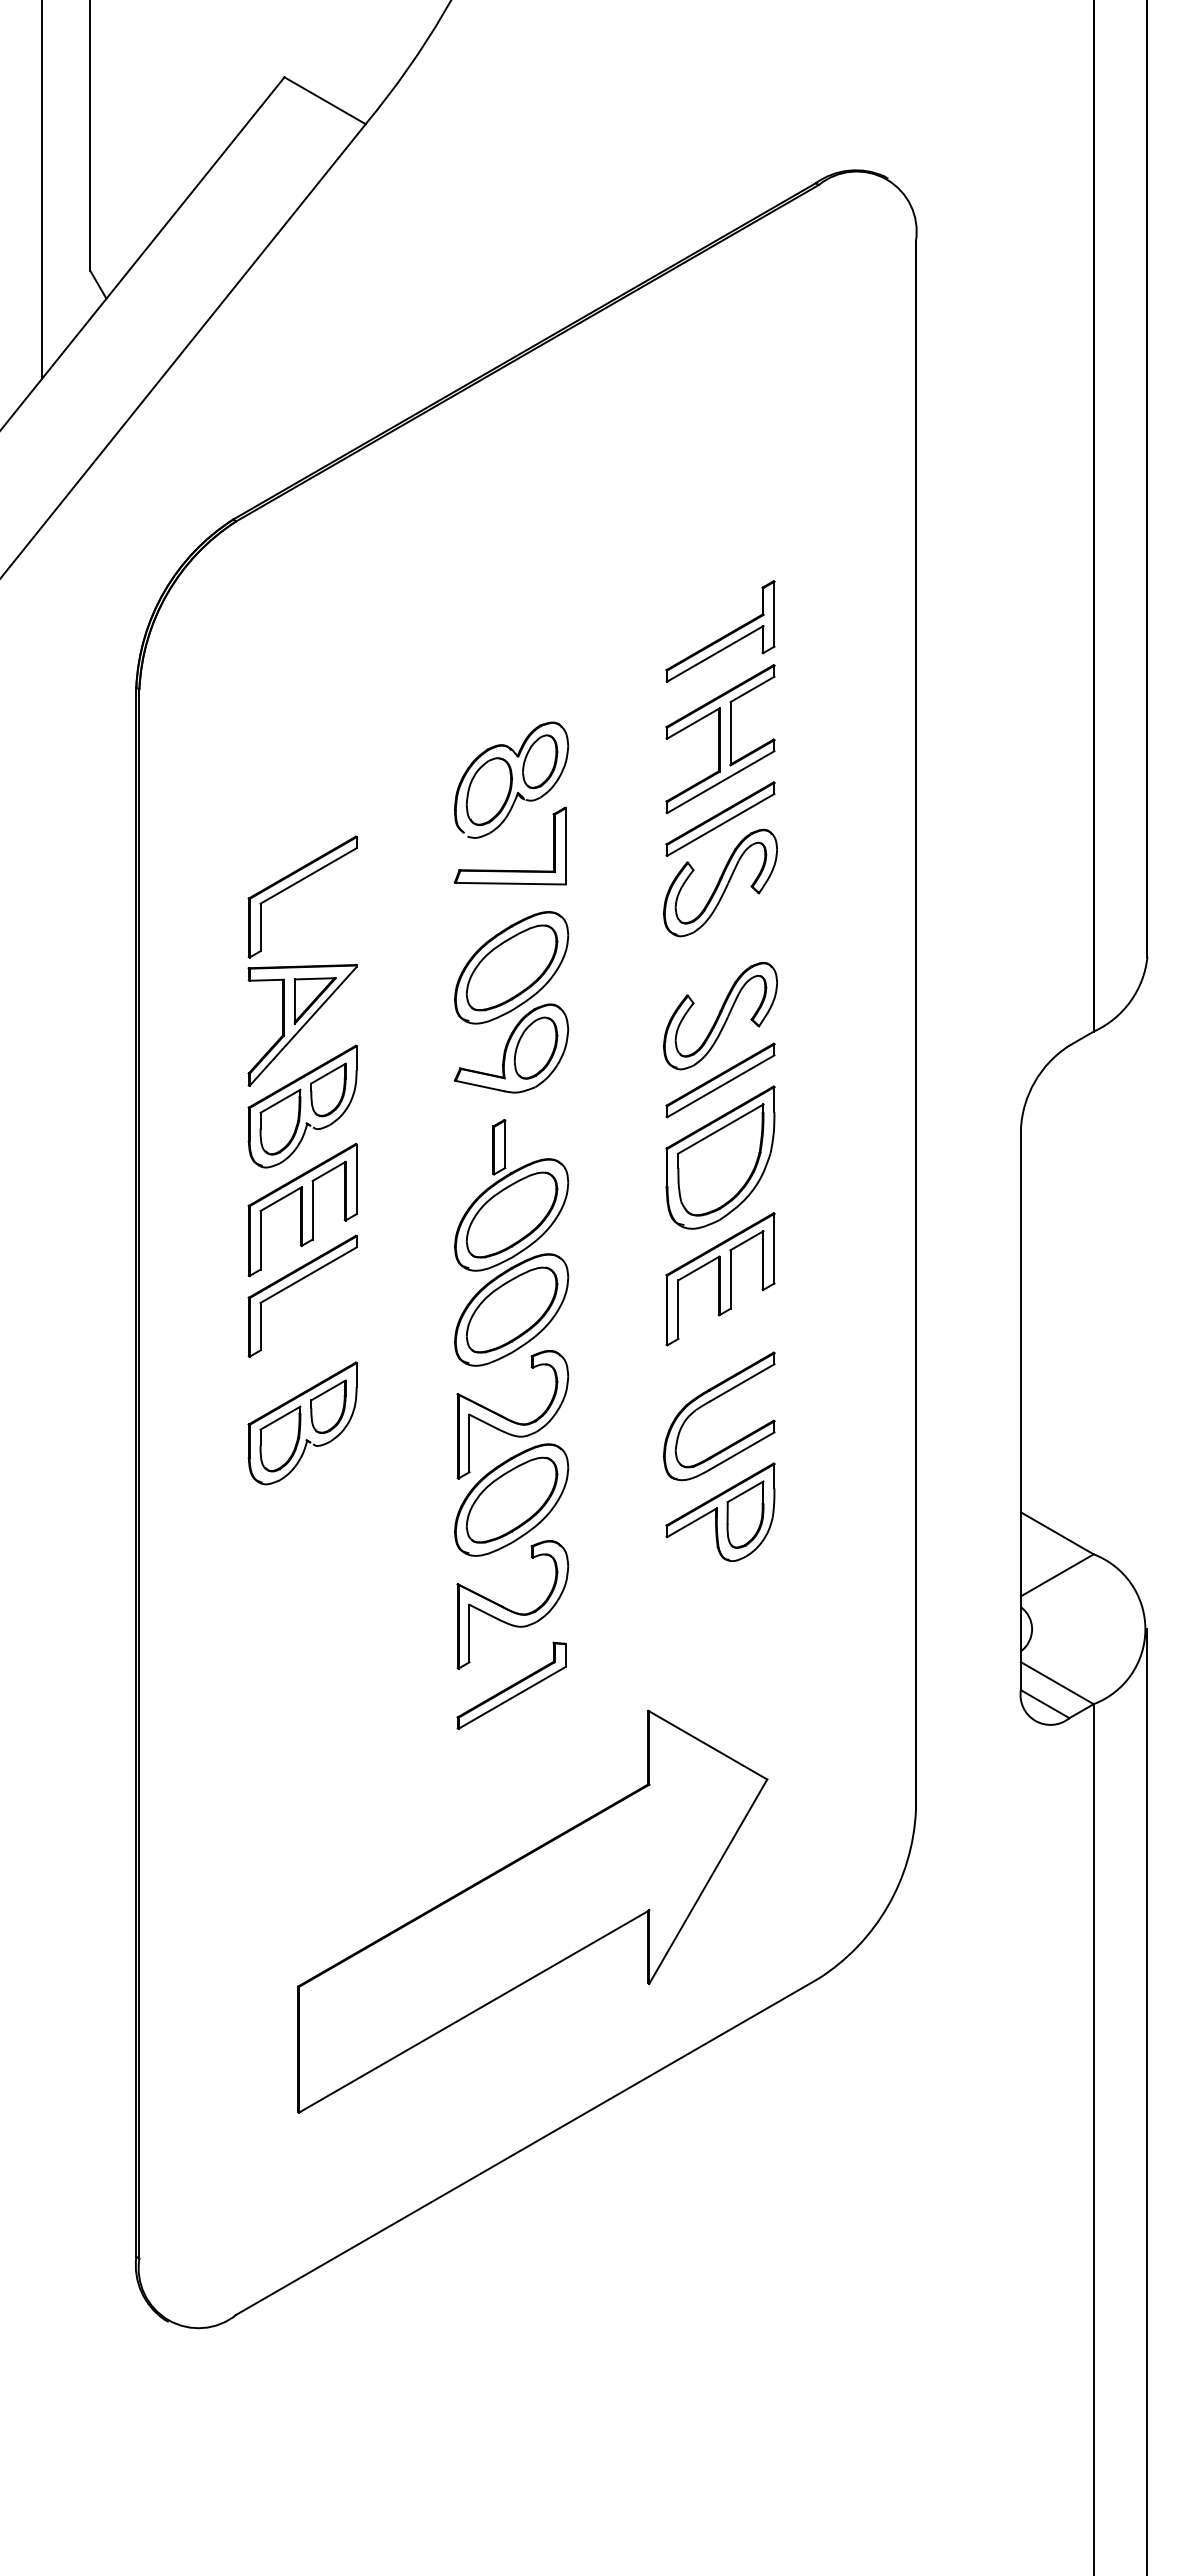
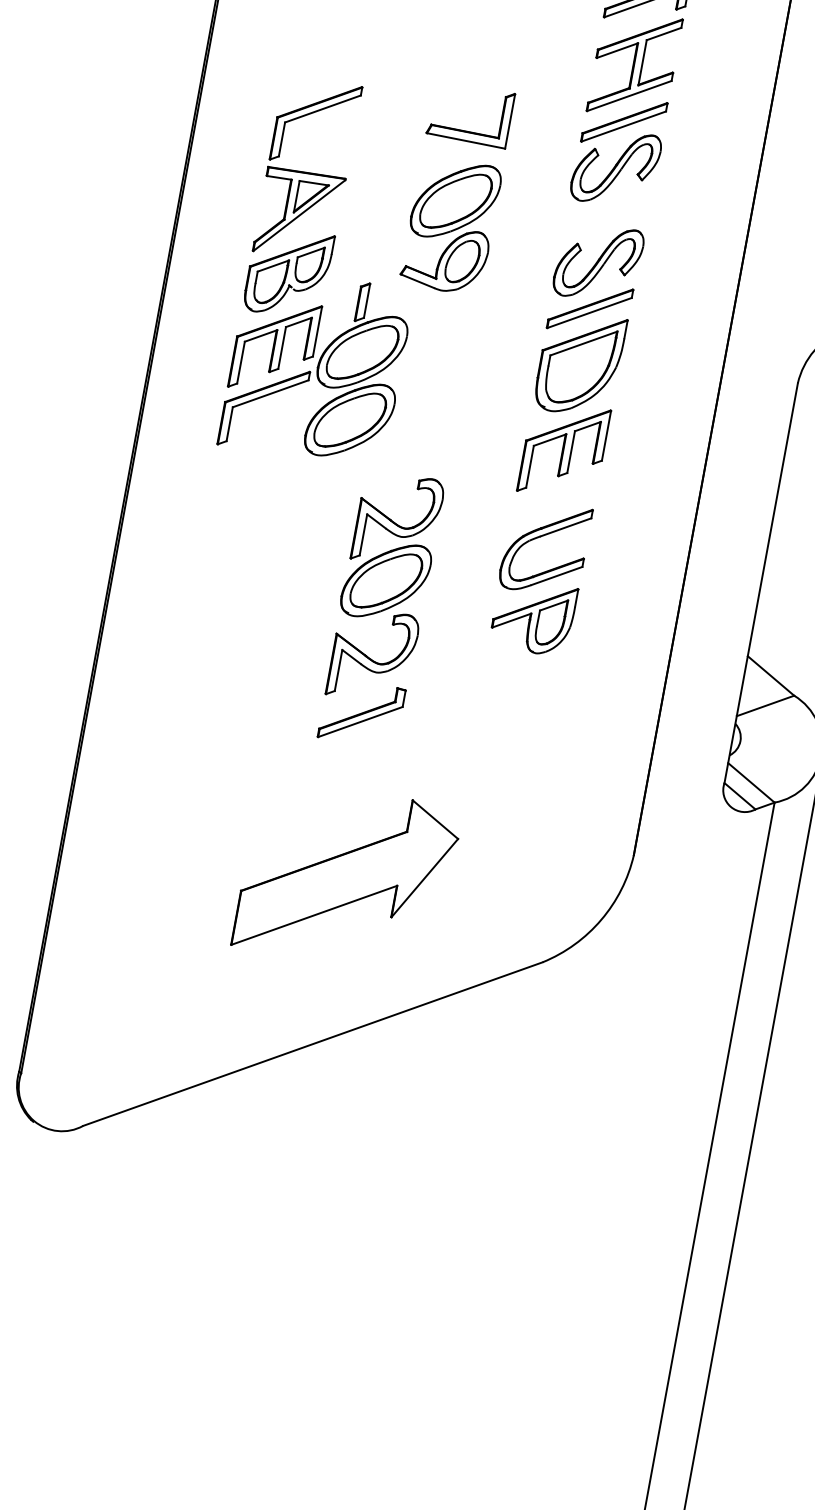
part: (511, 779) -> (480, 66), removed
part: (511, 1242) -> (358, 371), moved
part: (302, 1423) -> (246, 498), removed
part: (532, 1911) -> (347, 877), size x0.6

